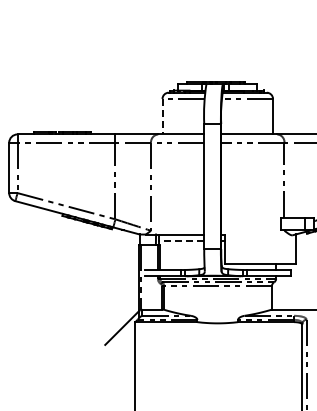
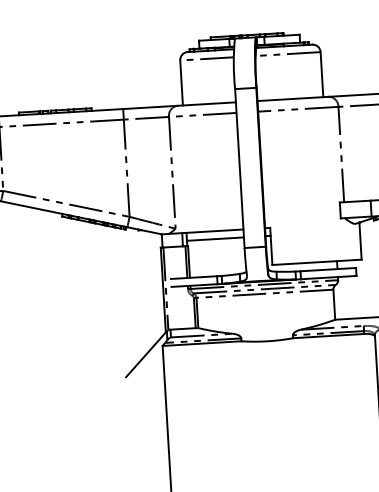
line: (162, 116) -> (181, 82), dashed -> solid
line: (181, 240) -> (215, 238), dashed -> solid

